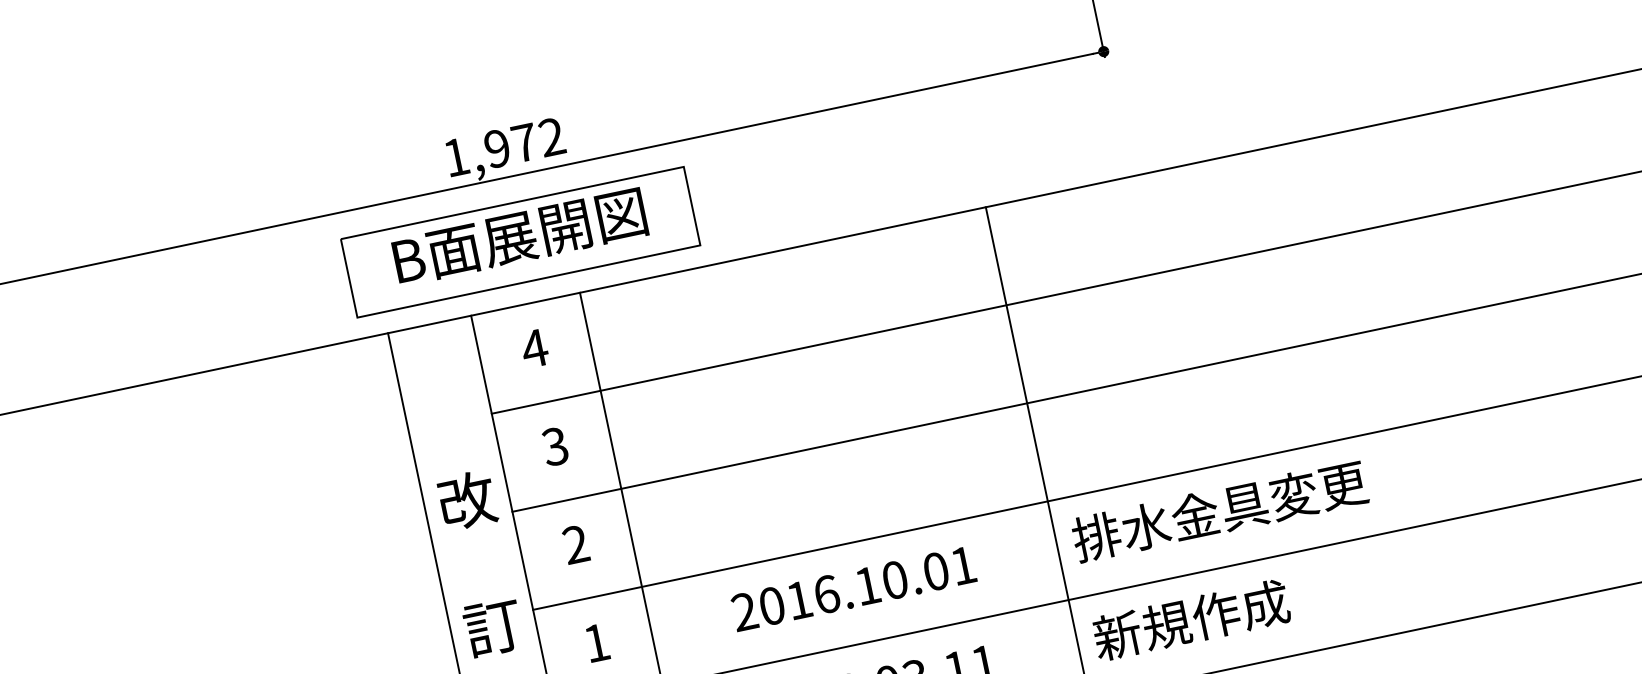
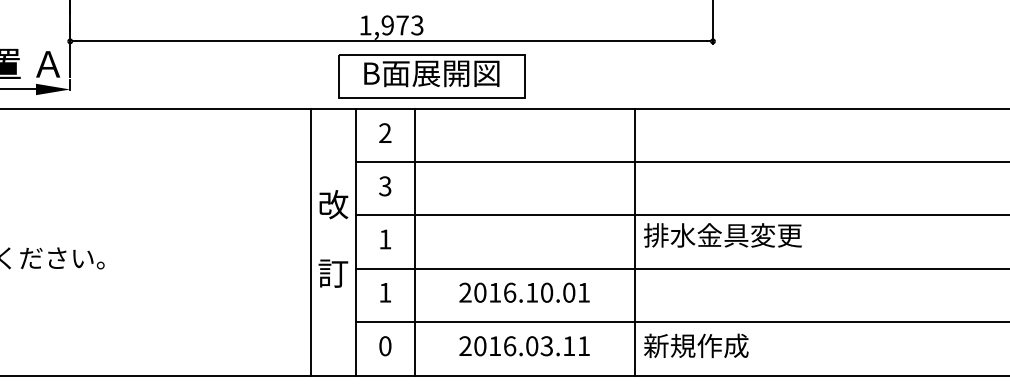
text: (552, 137) -> (417, 25), 1,972 -> 1,973
part: (520, 242) -> (431, 76), moved
text: (532, 347) -> (384, 132), 4 -> 2
text: (1218, 511) -> (722, 235), moved
text: (576, 544) -> (385, 239), 2 -> 1

